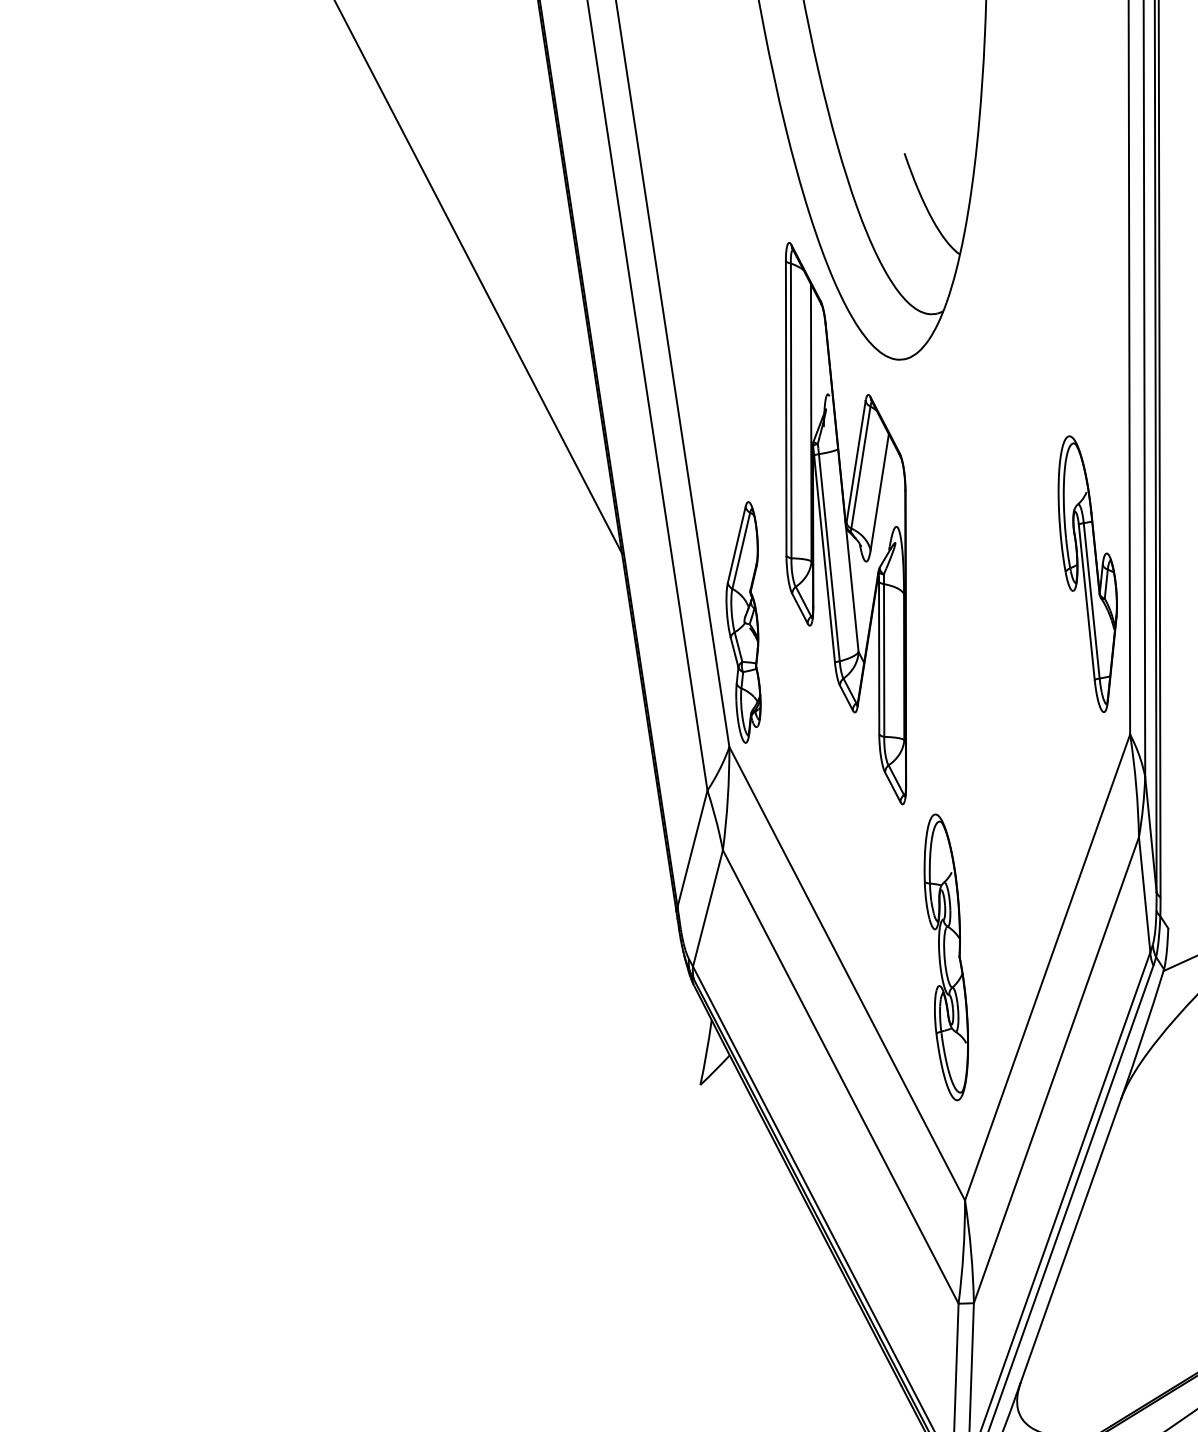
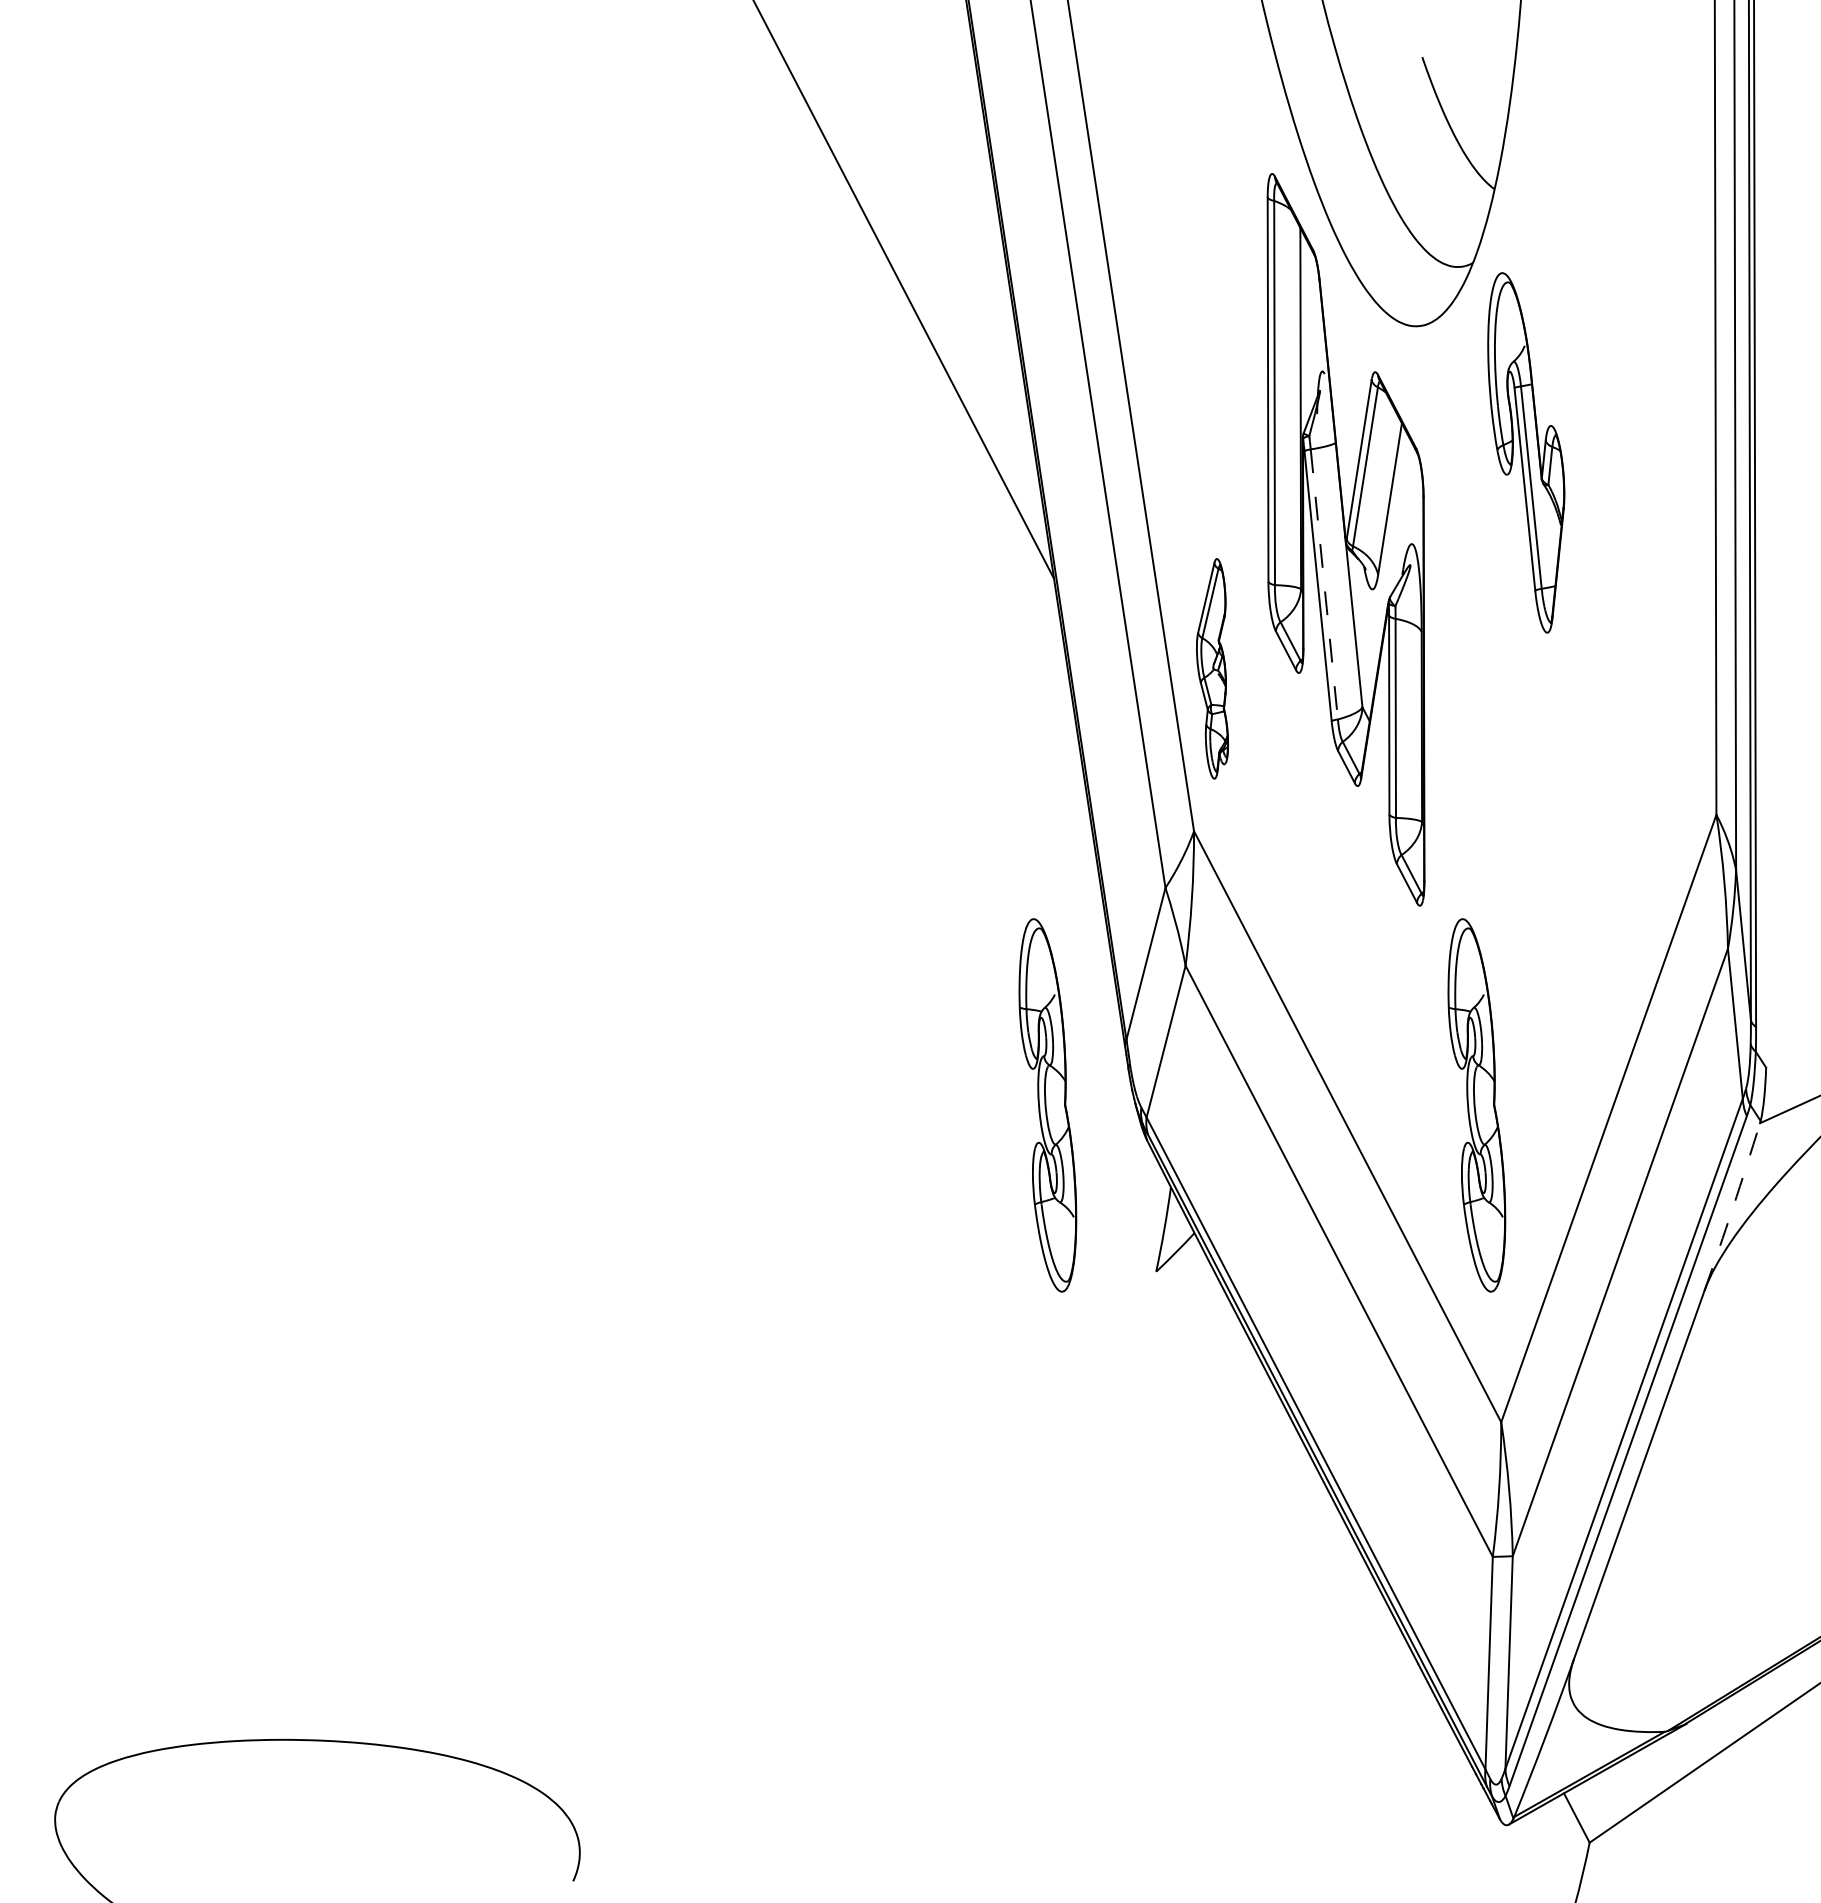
line: (829, 557) -> (1324, 584), solid -> dashed
part: (1087, 573) -> (1526, 452), moved
part: (743, 622) -> (1212, 668), size x0.7
part: (616, 957) -> (1047, 1105), added
arc: (1143, 1035) -> (1733, 1207), solid -> dashed

